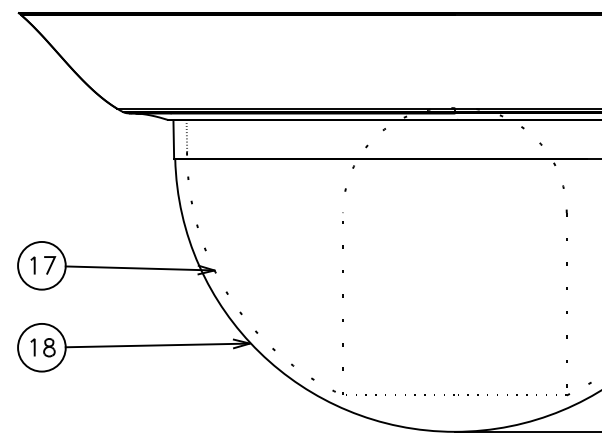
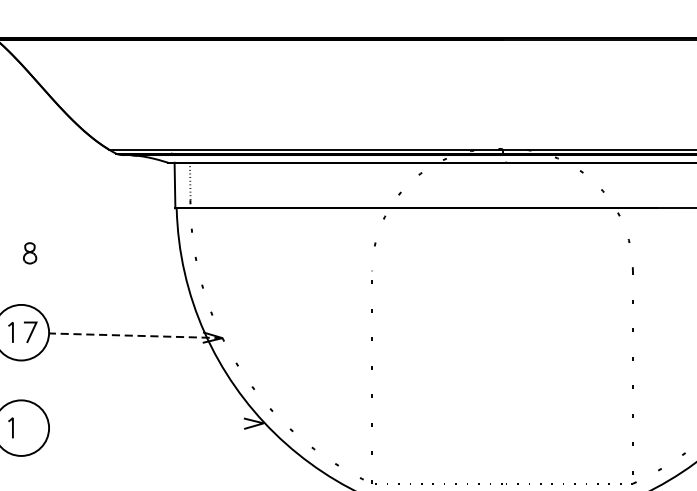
line: (139, 268) -> (135, 335), solid -> dashed
line: (157, 345) -> (156, 425), removed
part: (49, 347) -> (30, 253), moved

